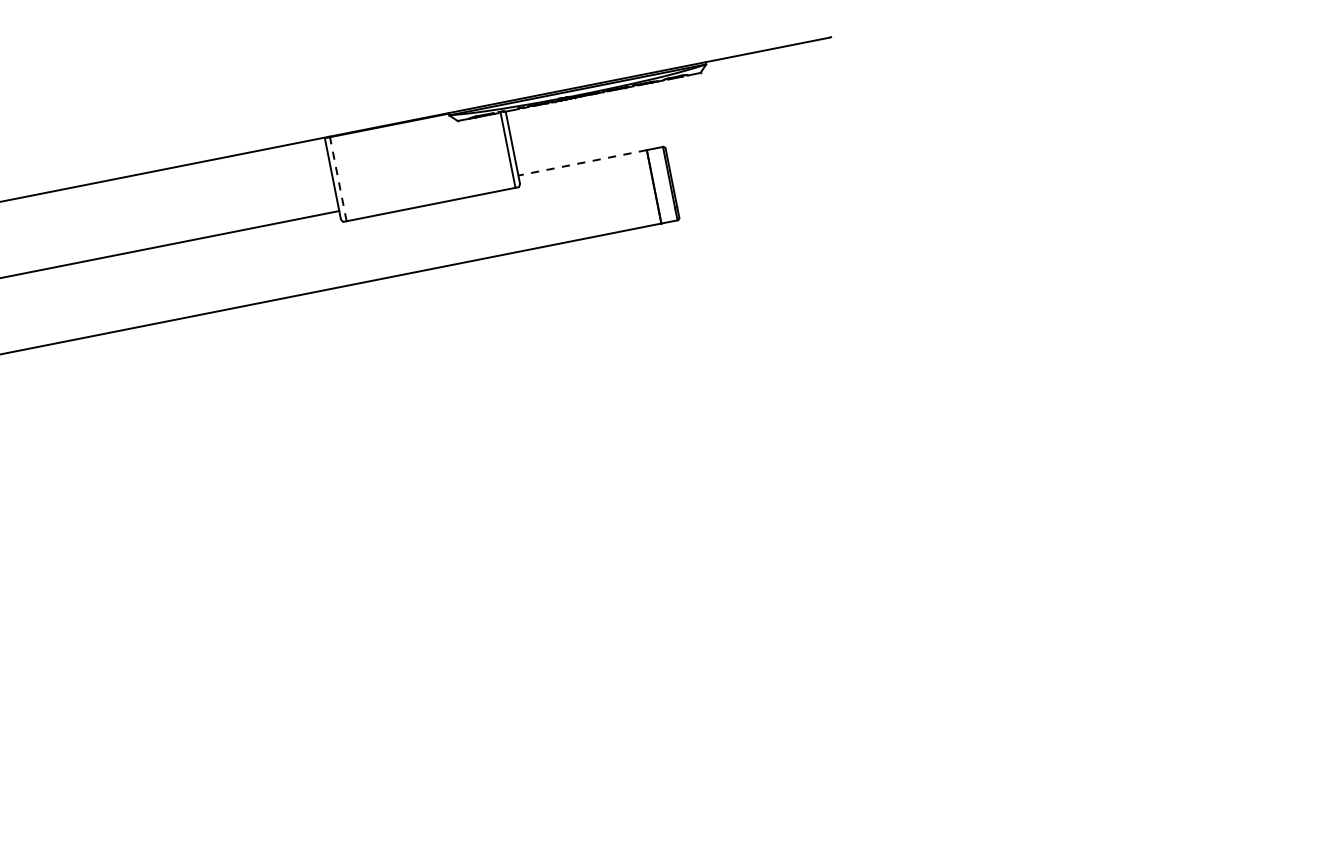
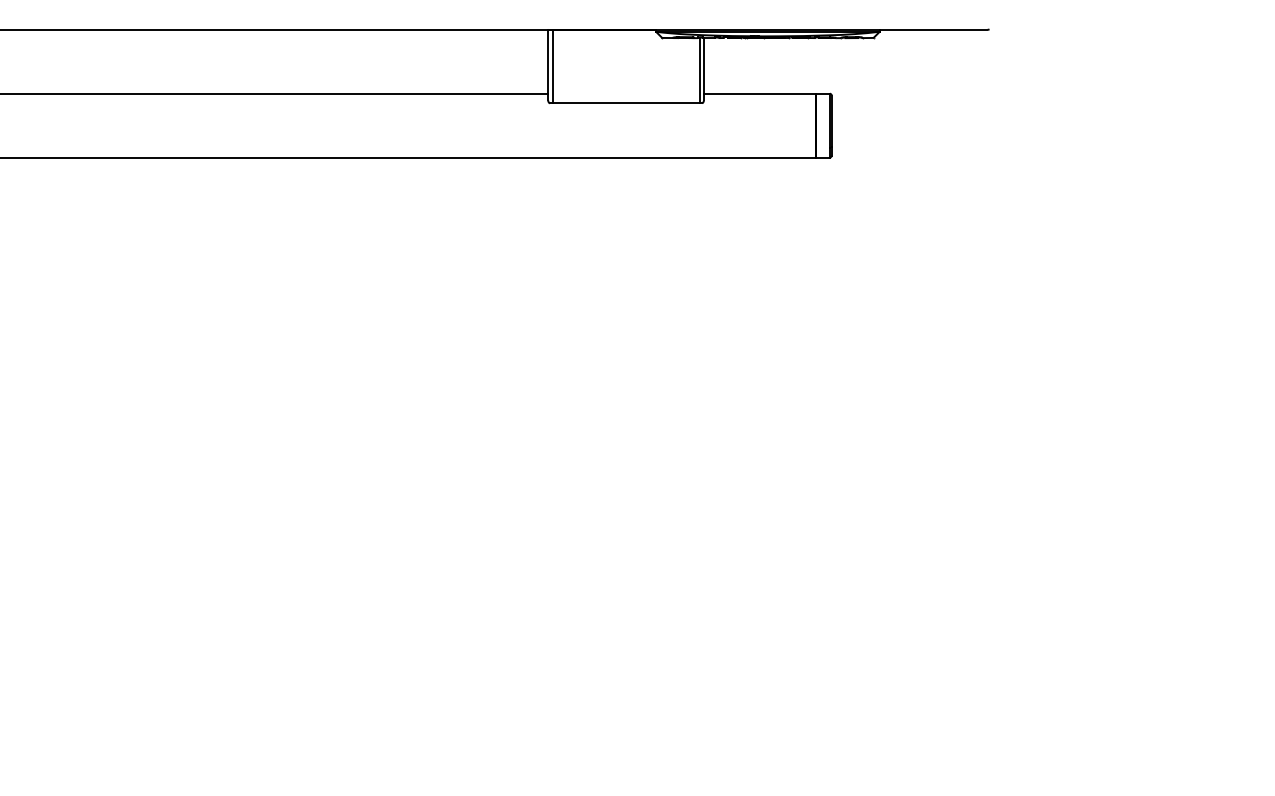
line: (582, 162) -> (759, 93), dashed -> solid
line: (338, 178) -> (552, 66), dashed -> solid

